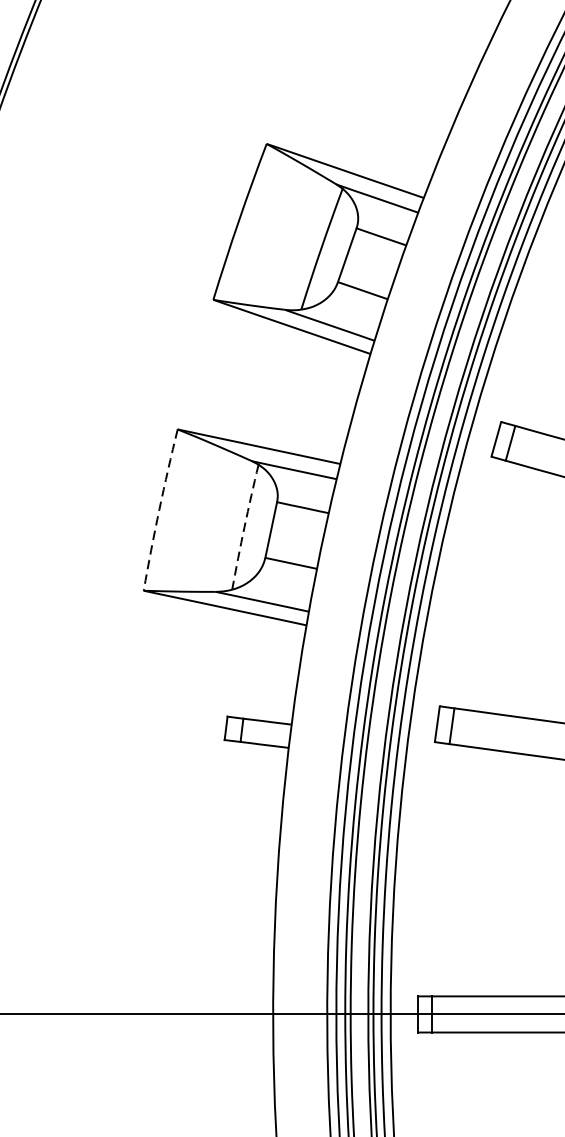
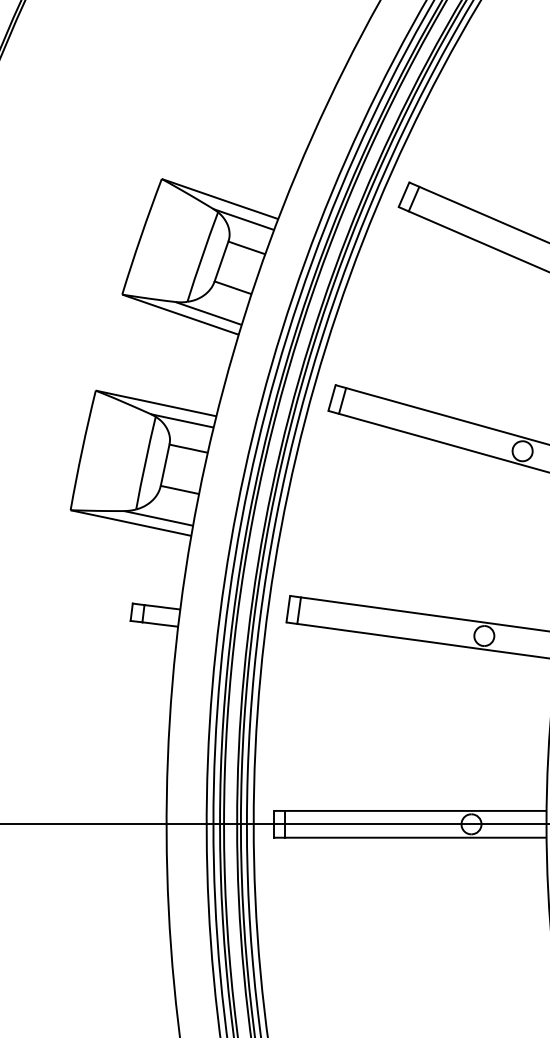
arc: (159, 510) -> (82, 450), dashed -> solid
arc: (244, 527) -> (145, 463), dashed -> solid

